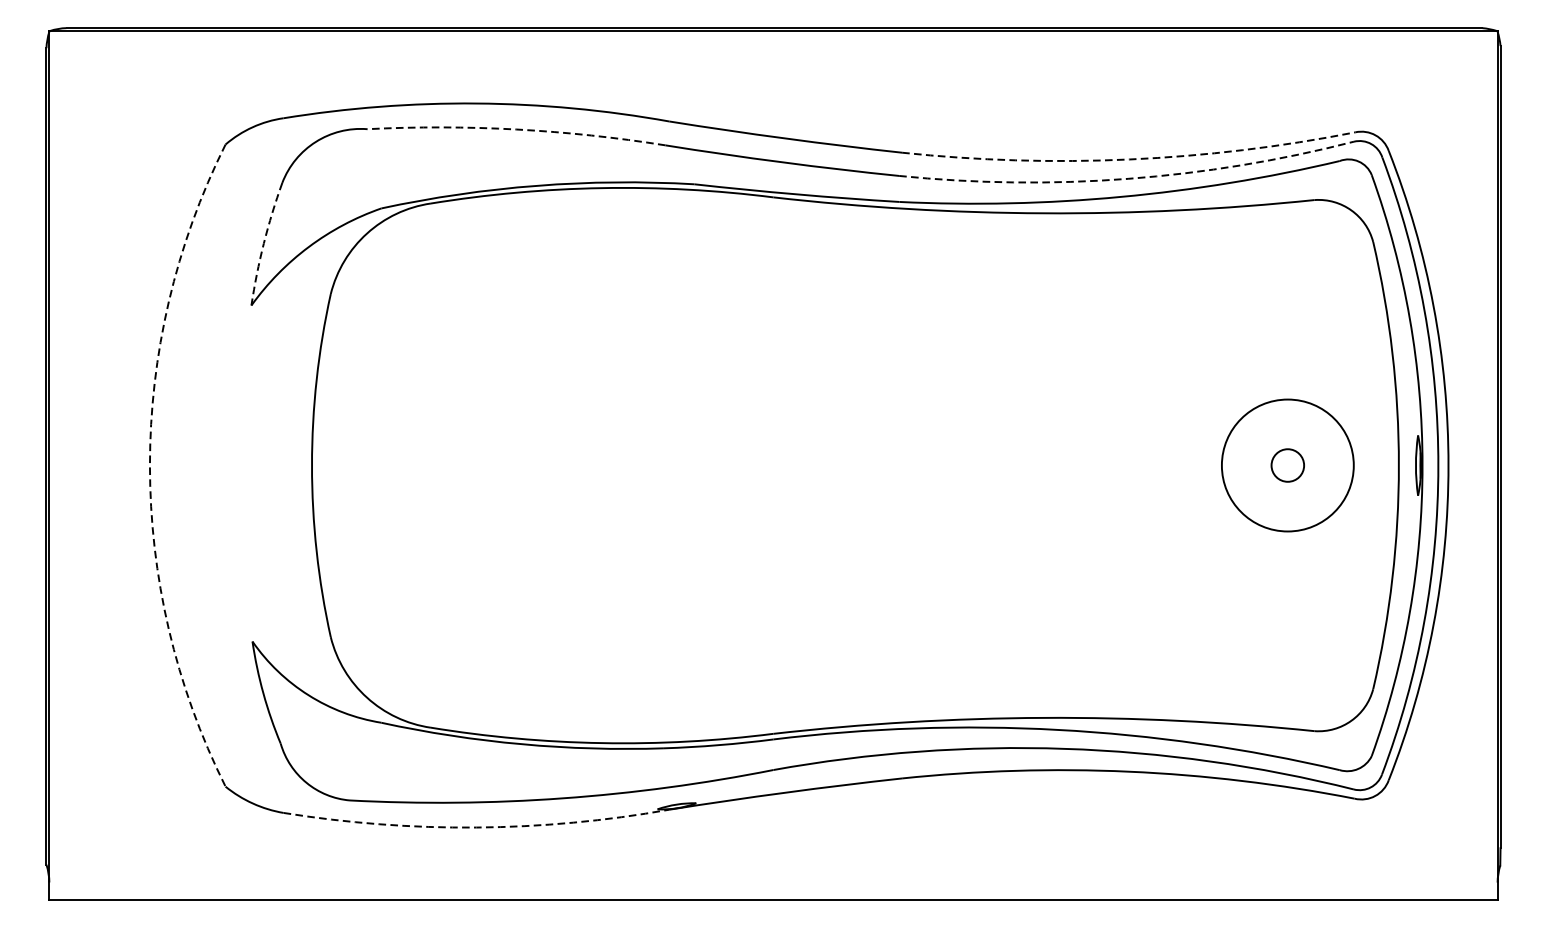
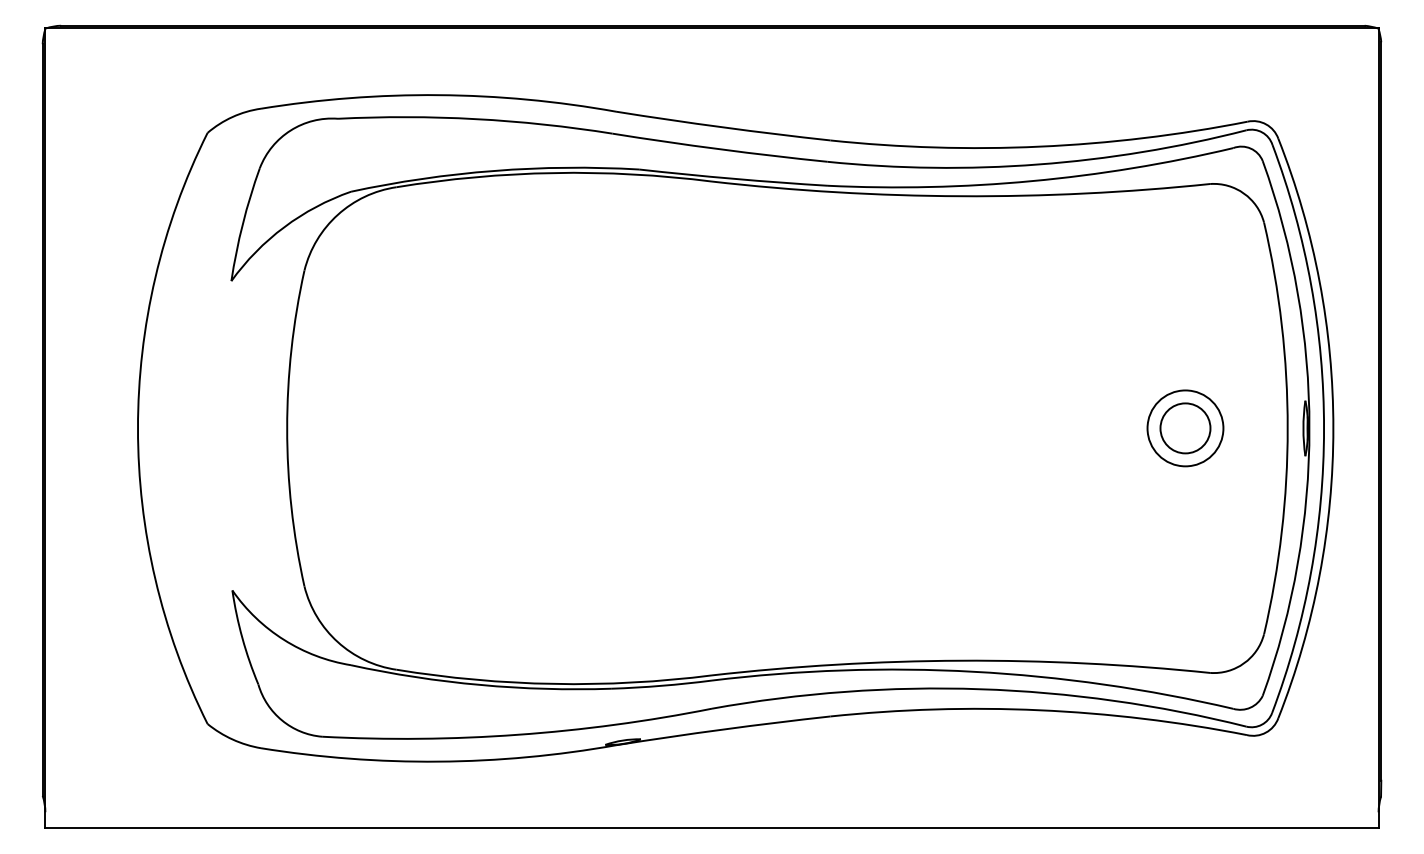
arc: (516, 129) -> (475, 119), dashed -> solid
arc: (1129, 159) -> (1039, 146), dashed -> solid
arc: (1128, 178) -> (1038, 164), dashed -> solid
arc: (263, 244) -> (242, 224), dashed -> solid
arc: (149, 465) -> (137, 428), dashed -> solid
circle: (1287, 465) -> (1185, 428), size x0.62
circle: (1287, 465) -> (1185, 428), size x1.67
arc: (476, 827) -> (438, 761), dashed -> solid

